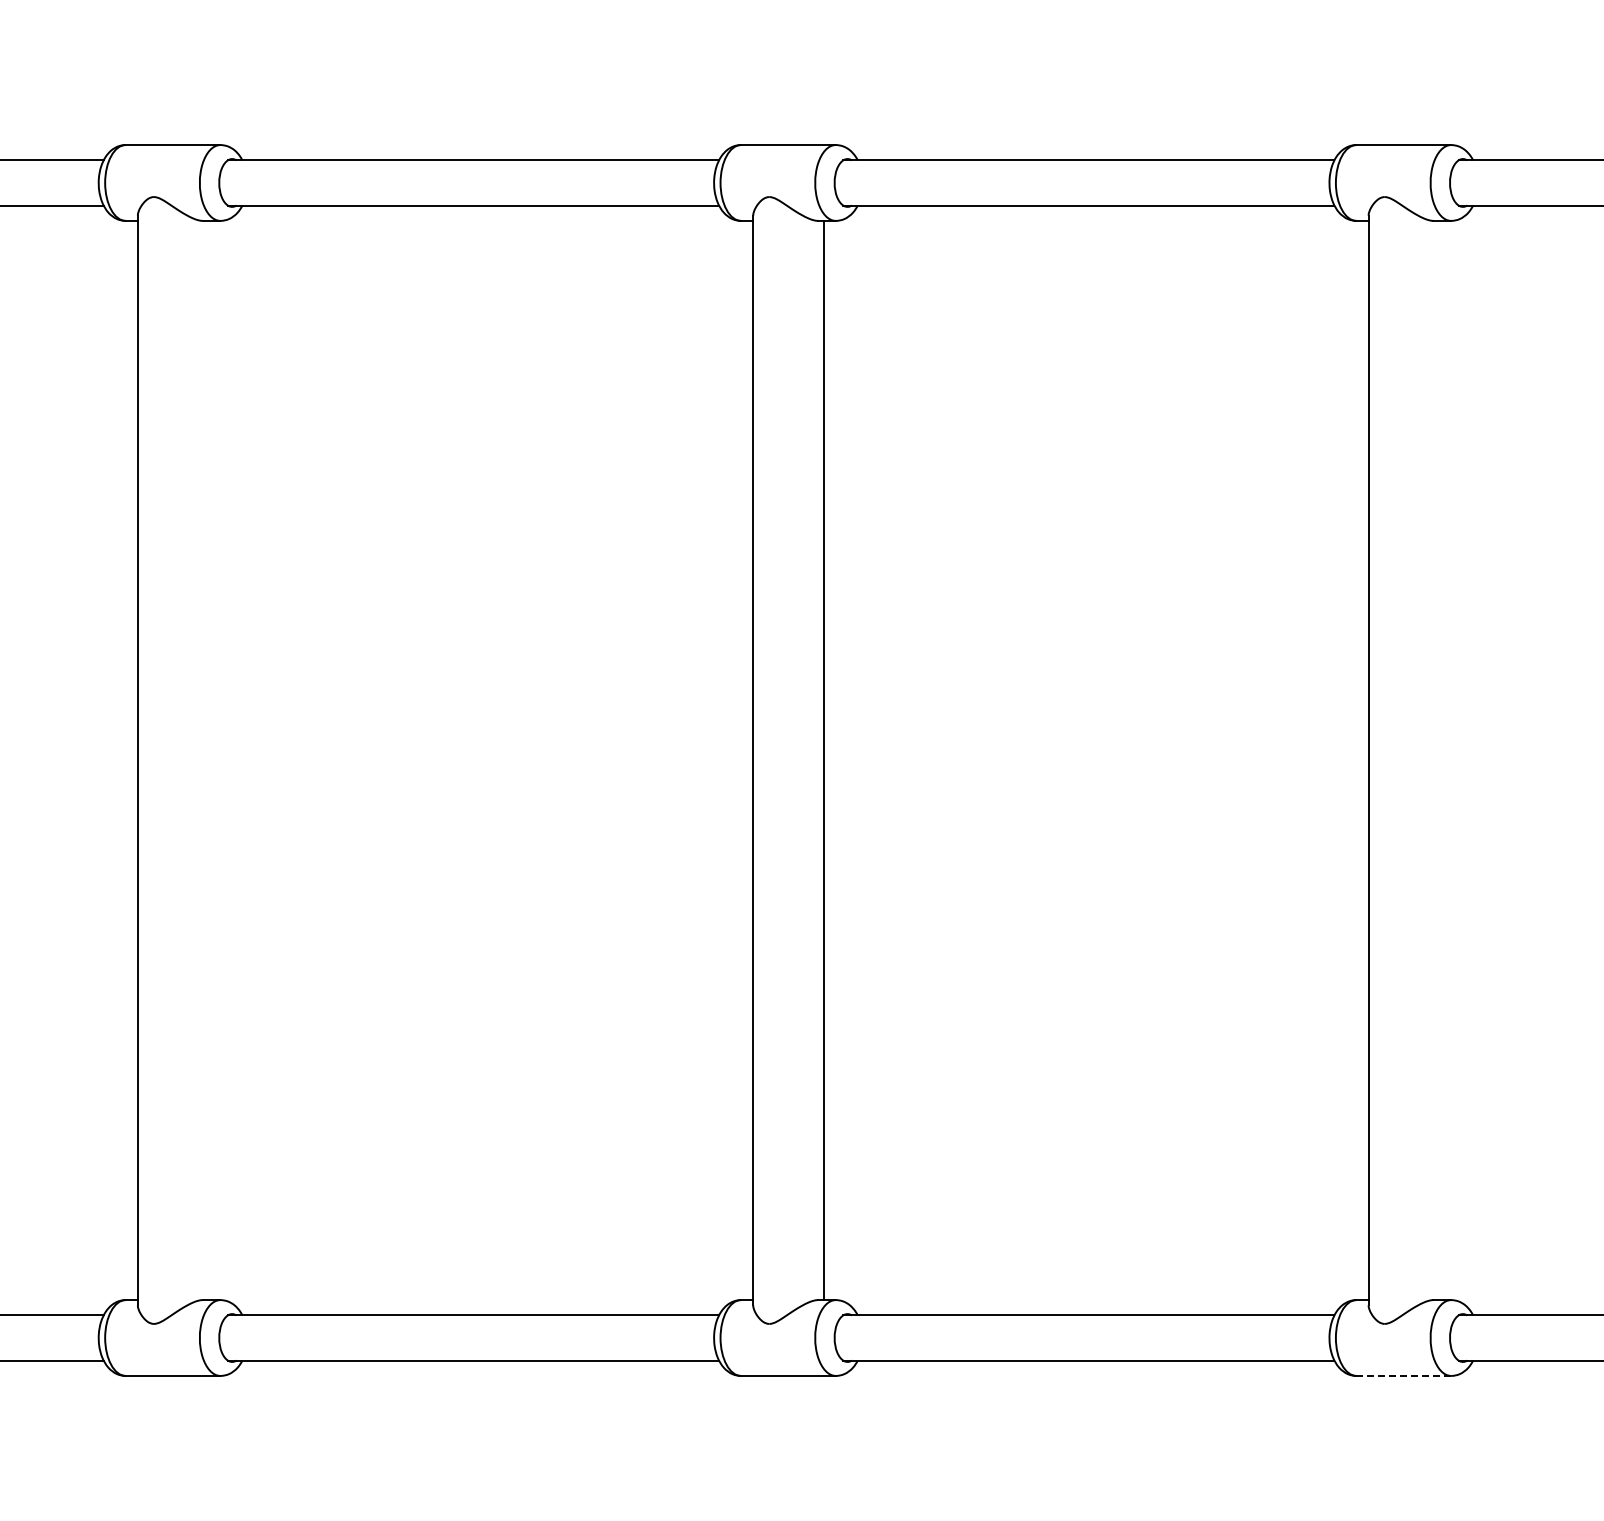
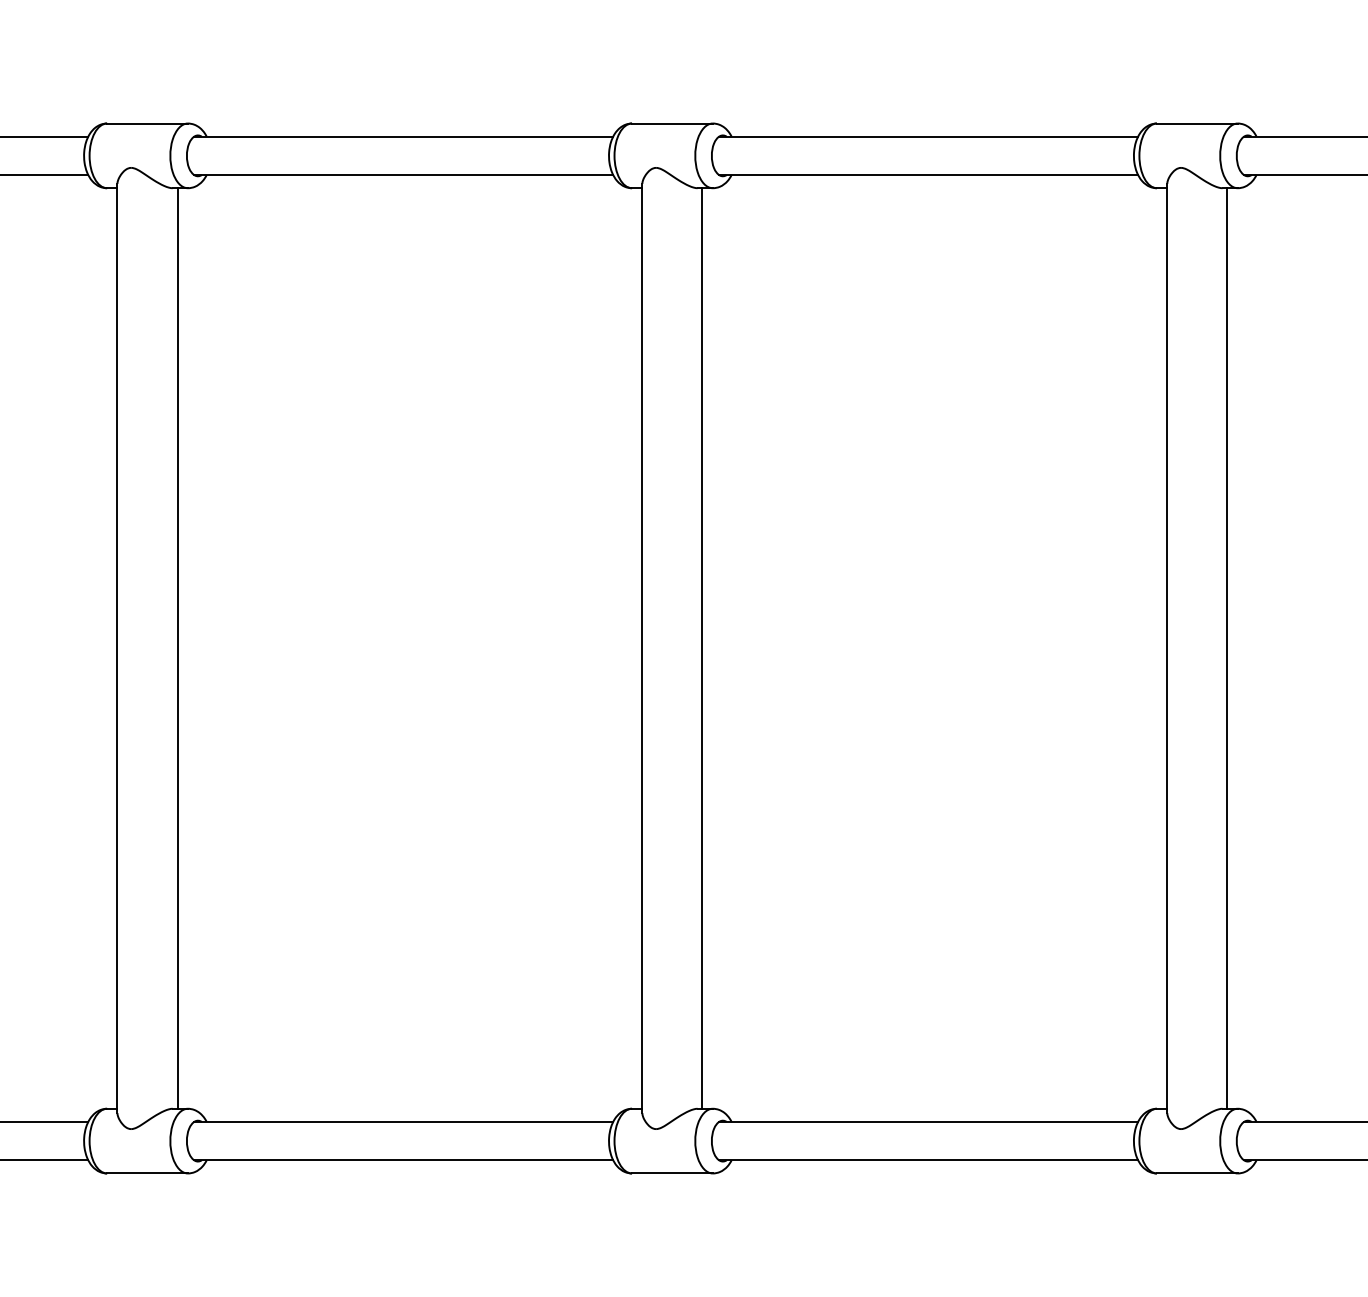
line: (208, 760) -> (177, 648), added
line: (1439, 760) -> (1227, 648), added
line: (1403, 1375) -> (1197, 1173), dashed -> solid

